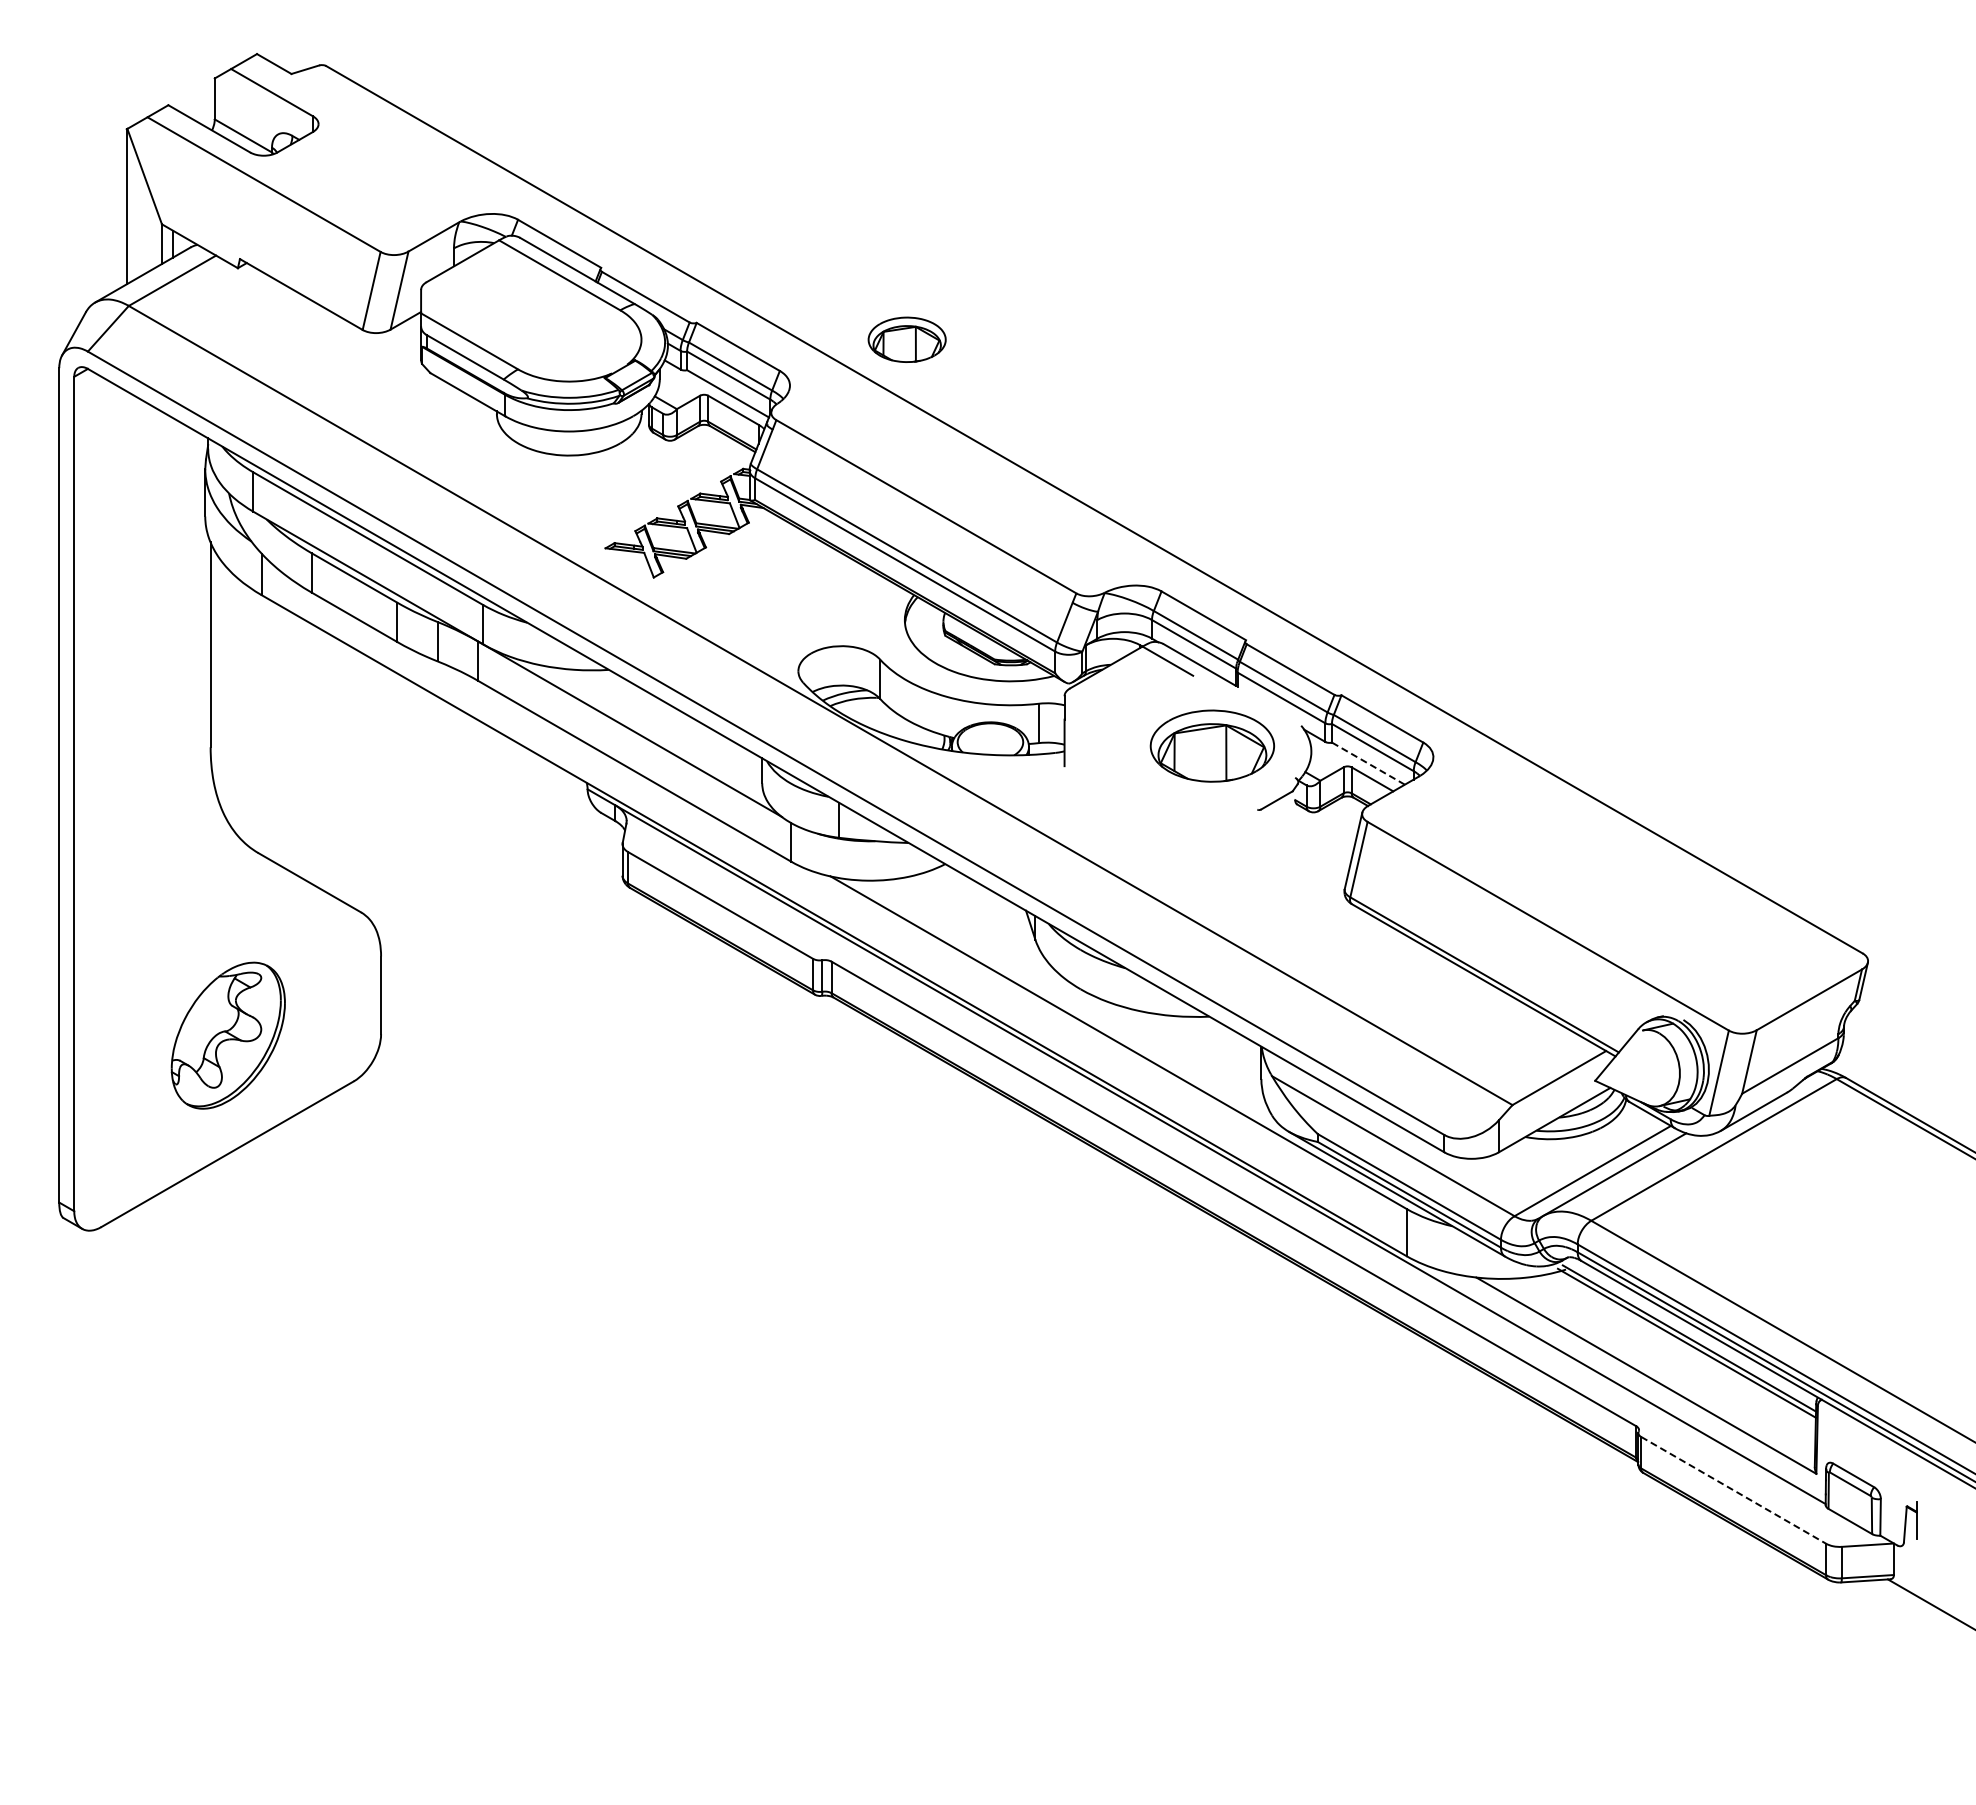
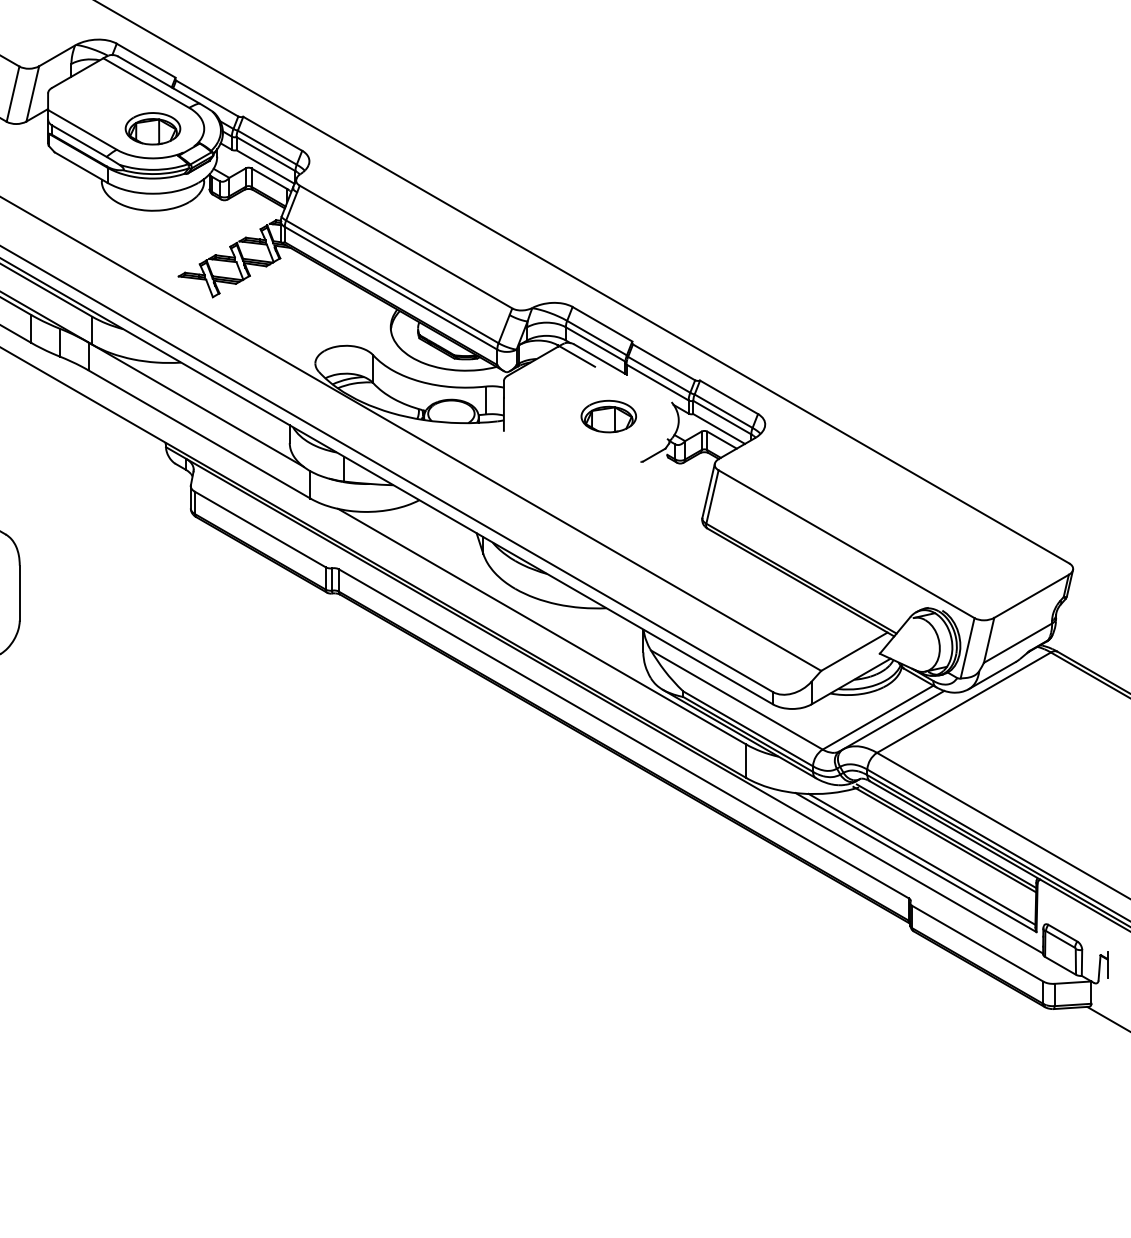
part: (906, 339) -> (152, 128), moved
part: (1212, 745) -> (608, 416), size x0.62
line: (1367, 763) -> (718, 428), dashed -> solid
line: (1654, 1370) -> (921, 858), added
line: (1733, 1490) -> (977, 943), dashed -> solid

